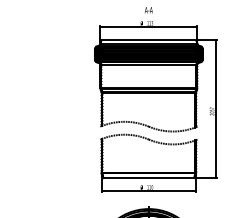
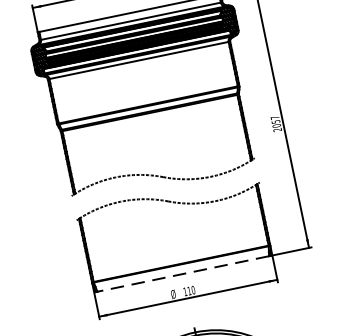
line: (148, 178) -> (182, 274), solid -> dashed

